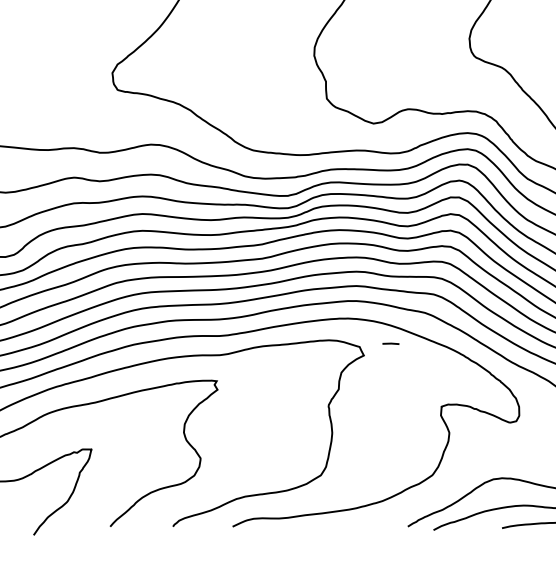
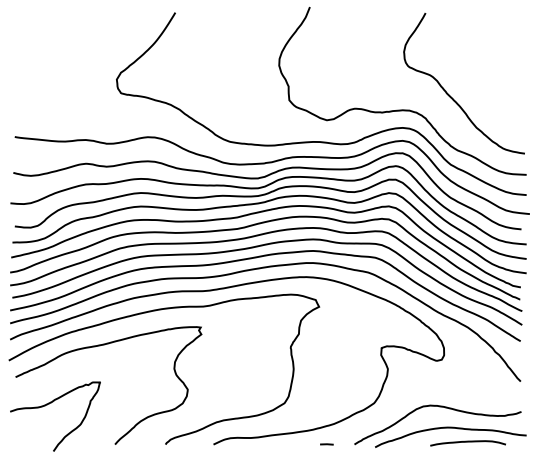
line: (390, 343) -> (326, 444), moved

